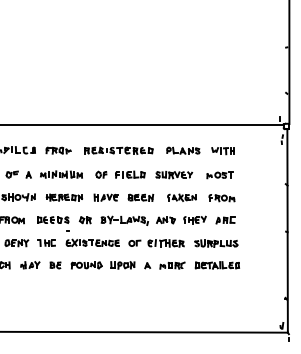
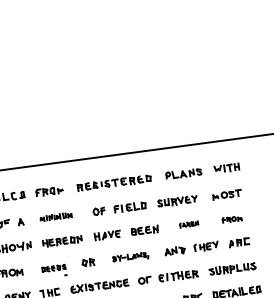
part: (61, 174) -> (56, 216), size x0.7
part: (181, 197) -> (188, 224), size x0.6
part: (221, 198) -> (231, 219), size x0.7
part: (124, 220) -> (130, 257), size x0.7
part: (53, 223) -> (54, 270), size x0.7

